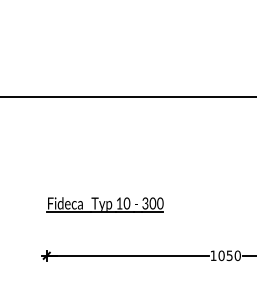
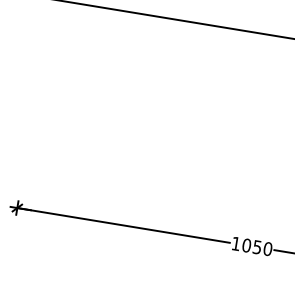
part: (104, 204) -> (104, 153), removed

